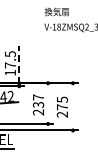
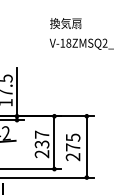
line: (19, 64) -> (17, 91), dashed -> solid
line: (48, 103) -> (55, 142), added
line: (72, 106) -> (86, 146), added

